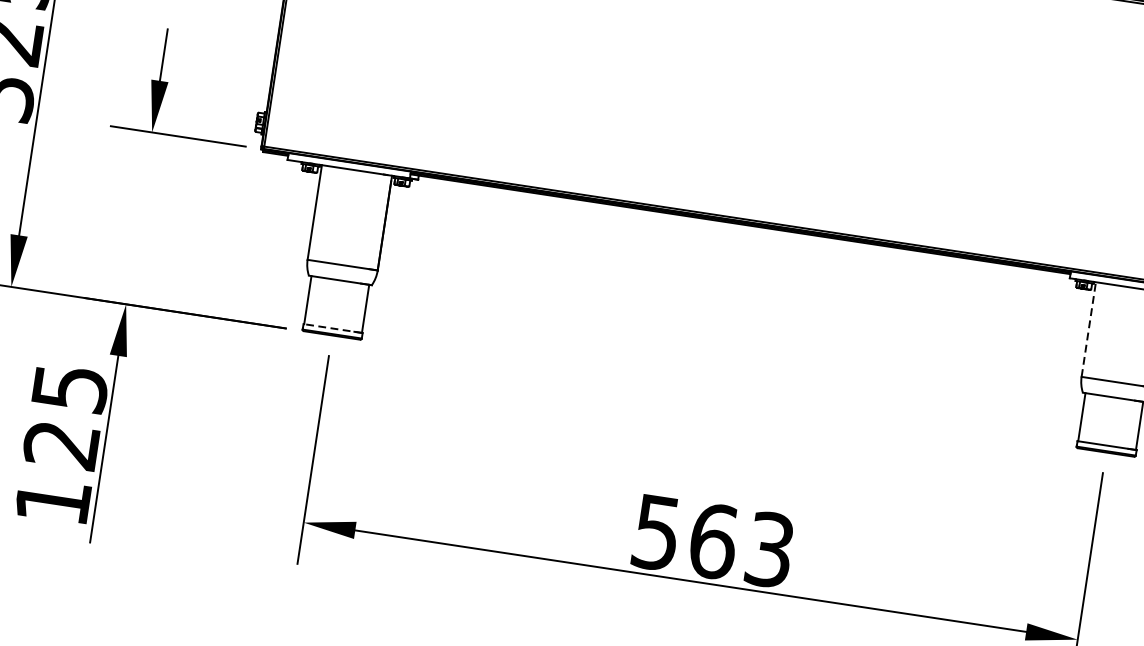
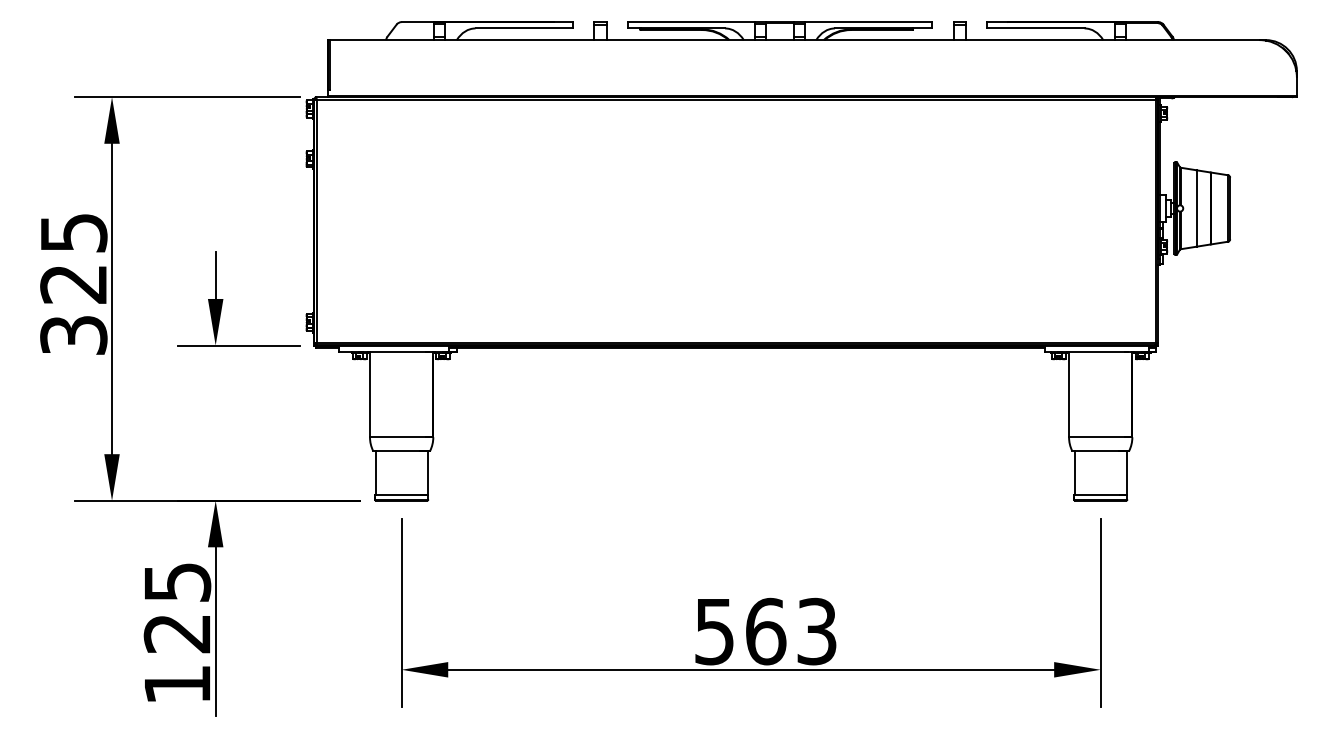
line: (332, 328) -> (401, 494), dashed -> solid
line: (1089, 329) -> (1069, 394), dashed -> solid

